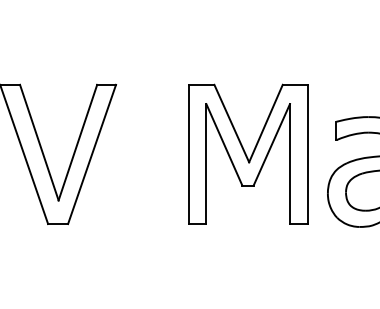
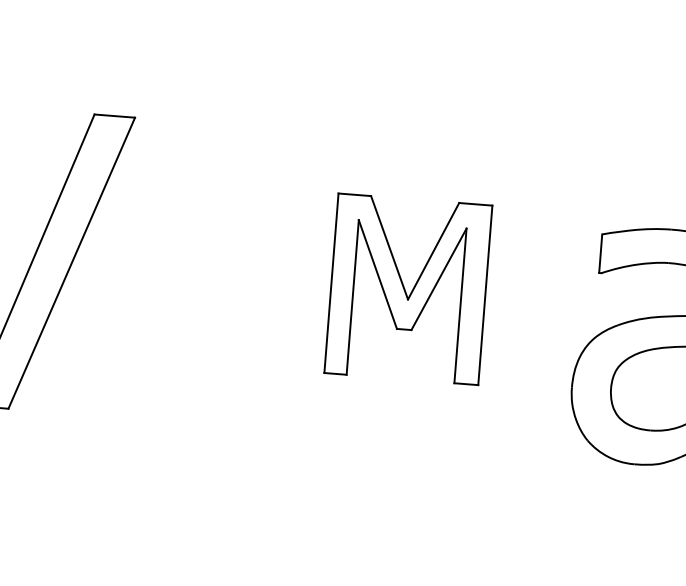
part: (248, 153) -> (408, 287), size x0.6

